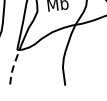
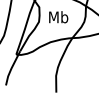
line: (13, 65) -> (11, 68), dashed -> solid

